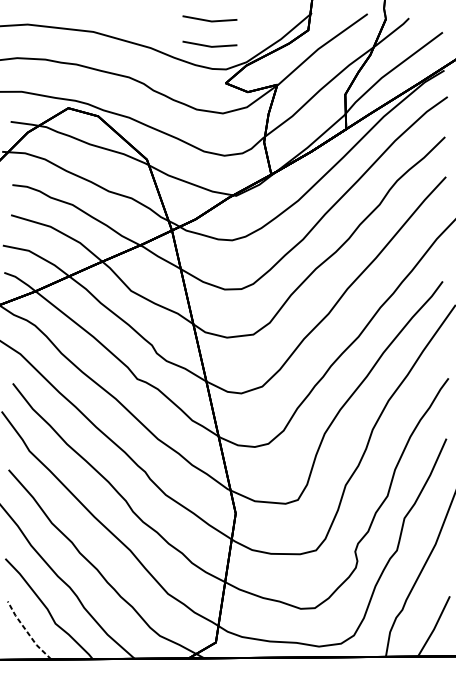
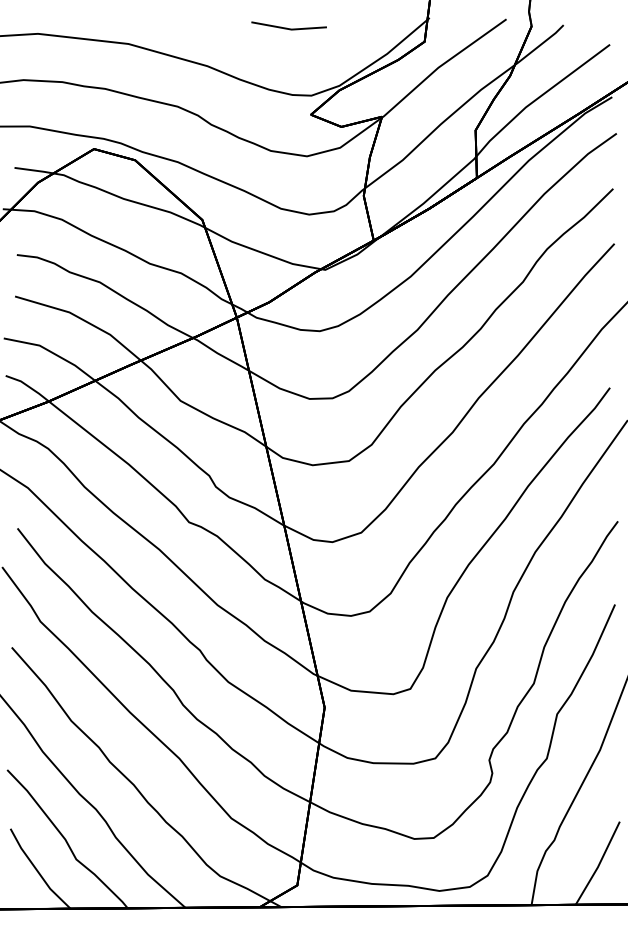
line: (208, 45) -> (287, 62), removed
line: (27, 632) -> (37, 871), dashed -> solid

